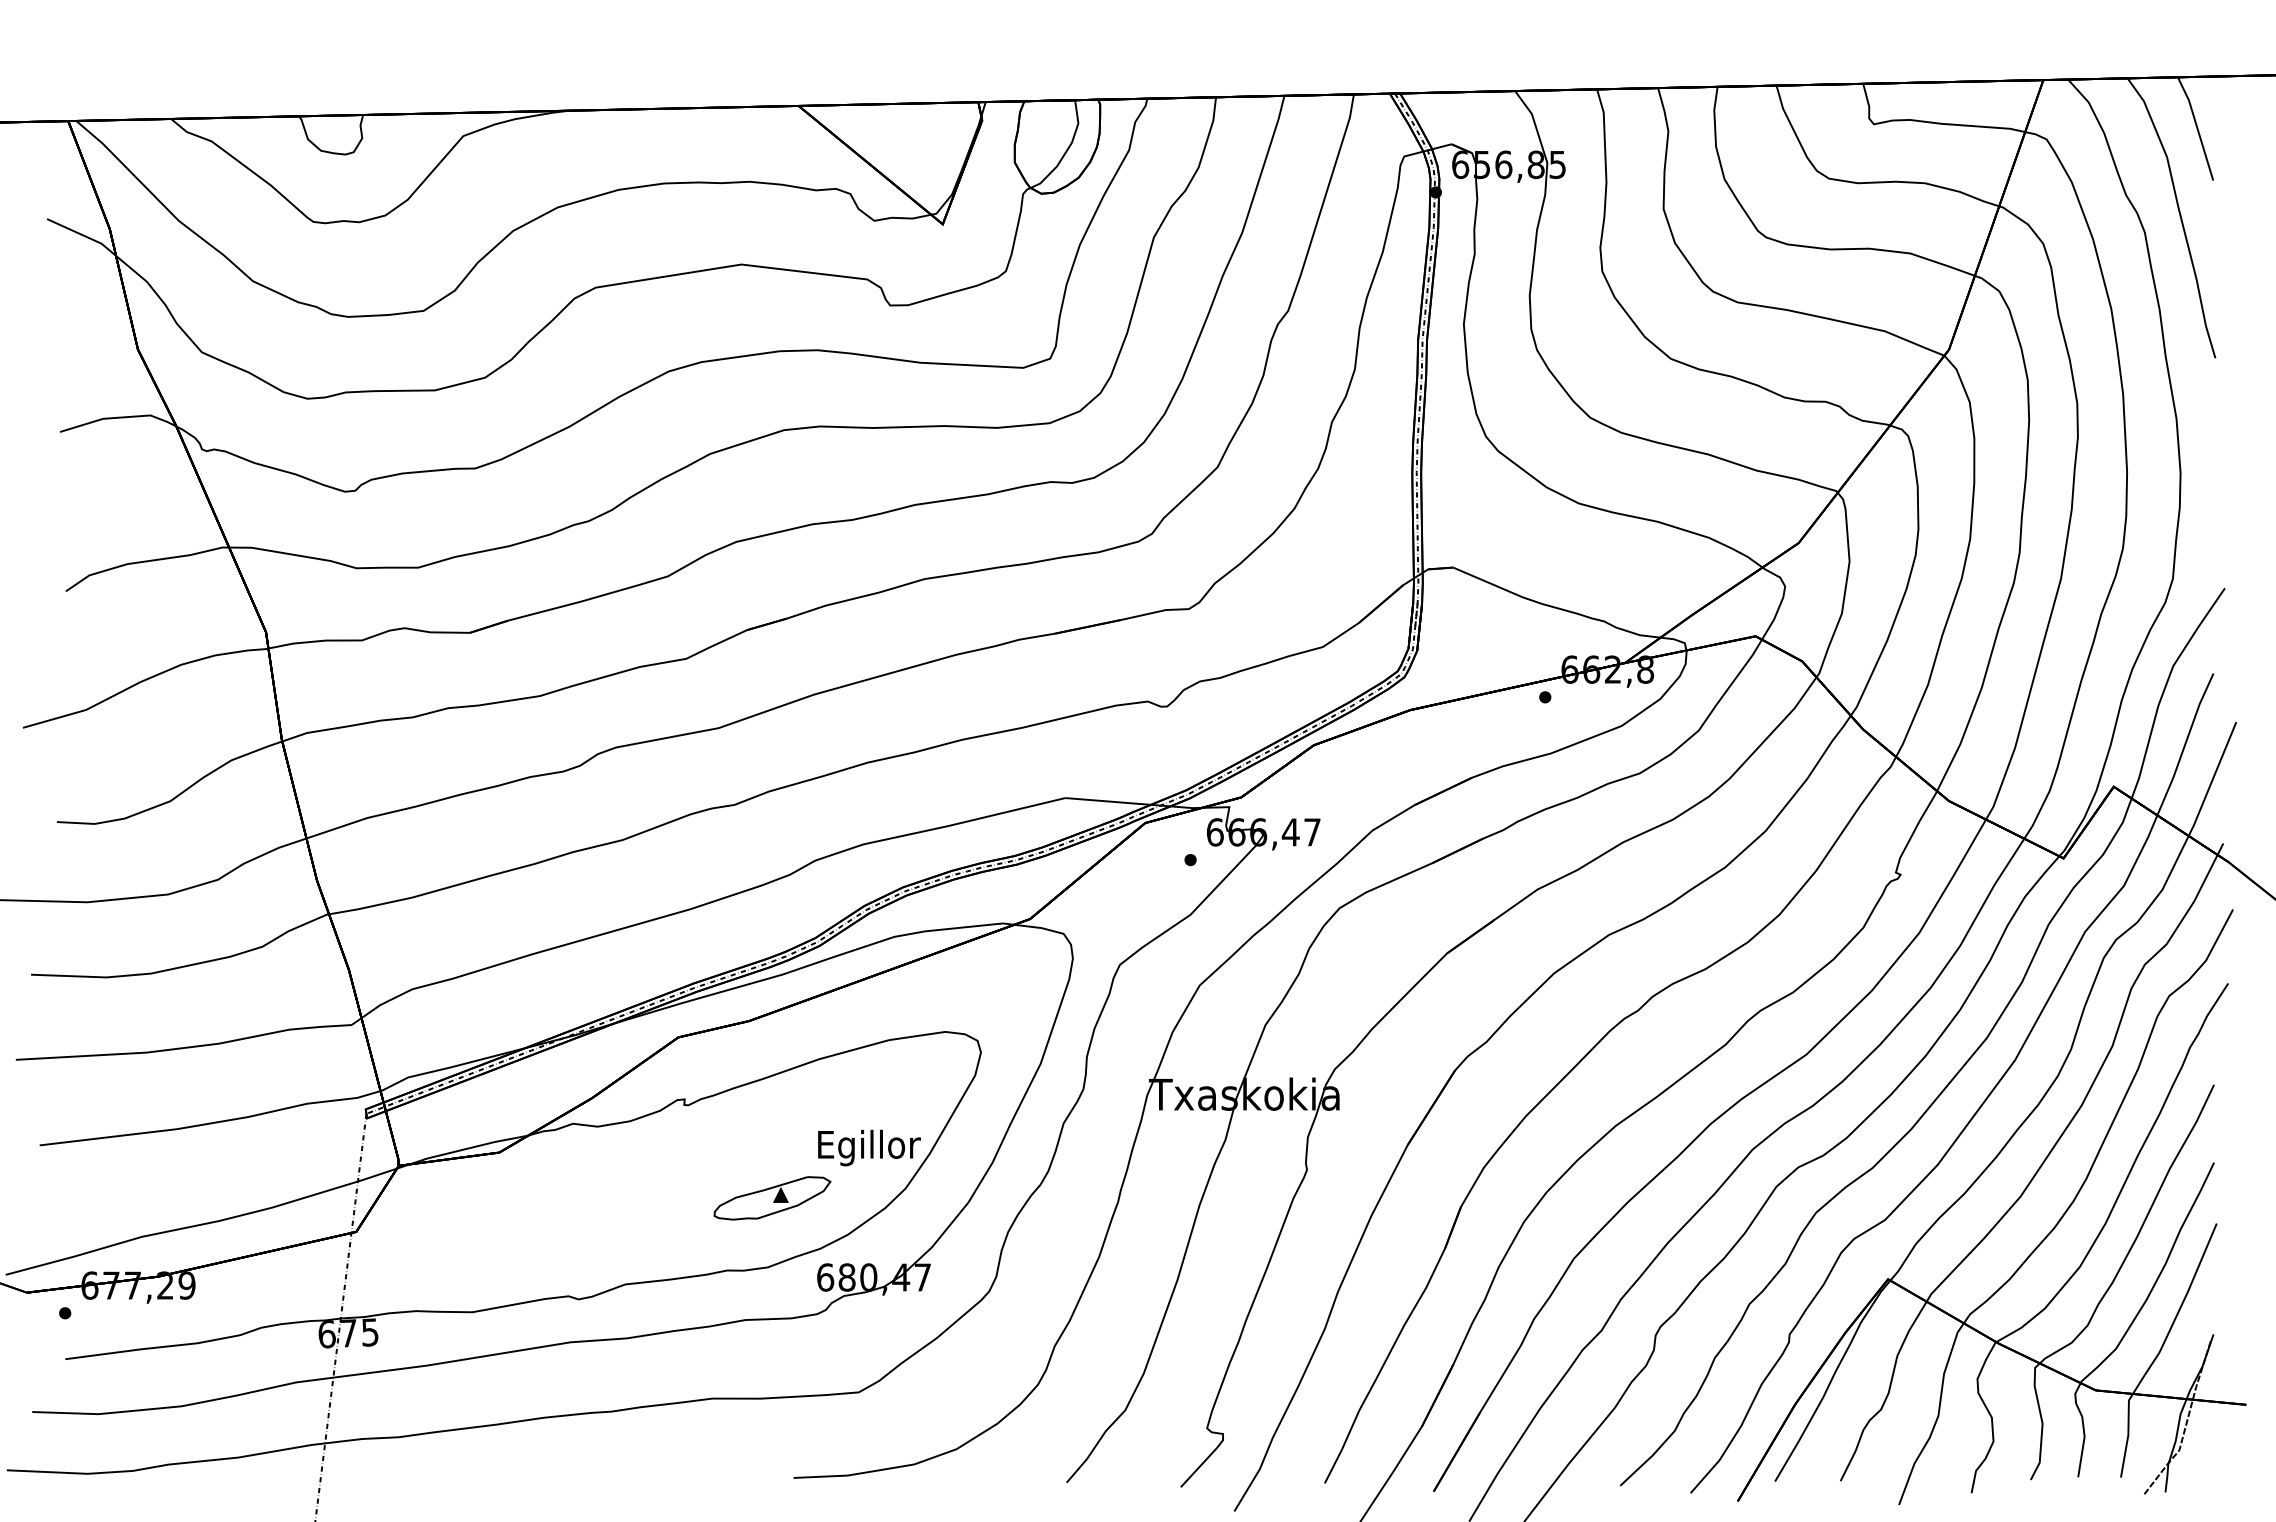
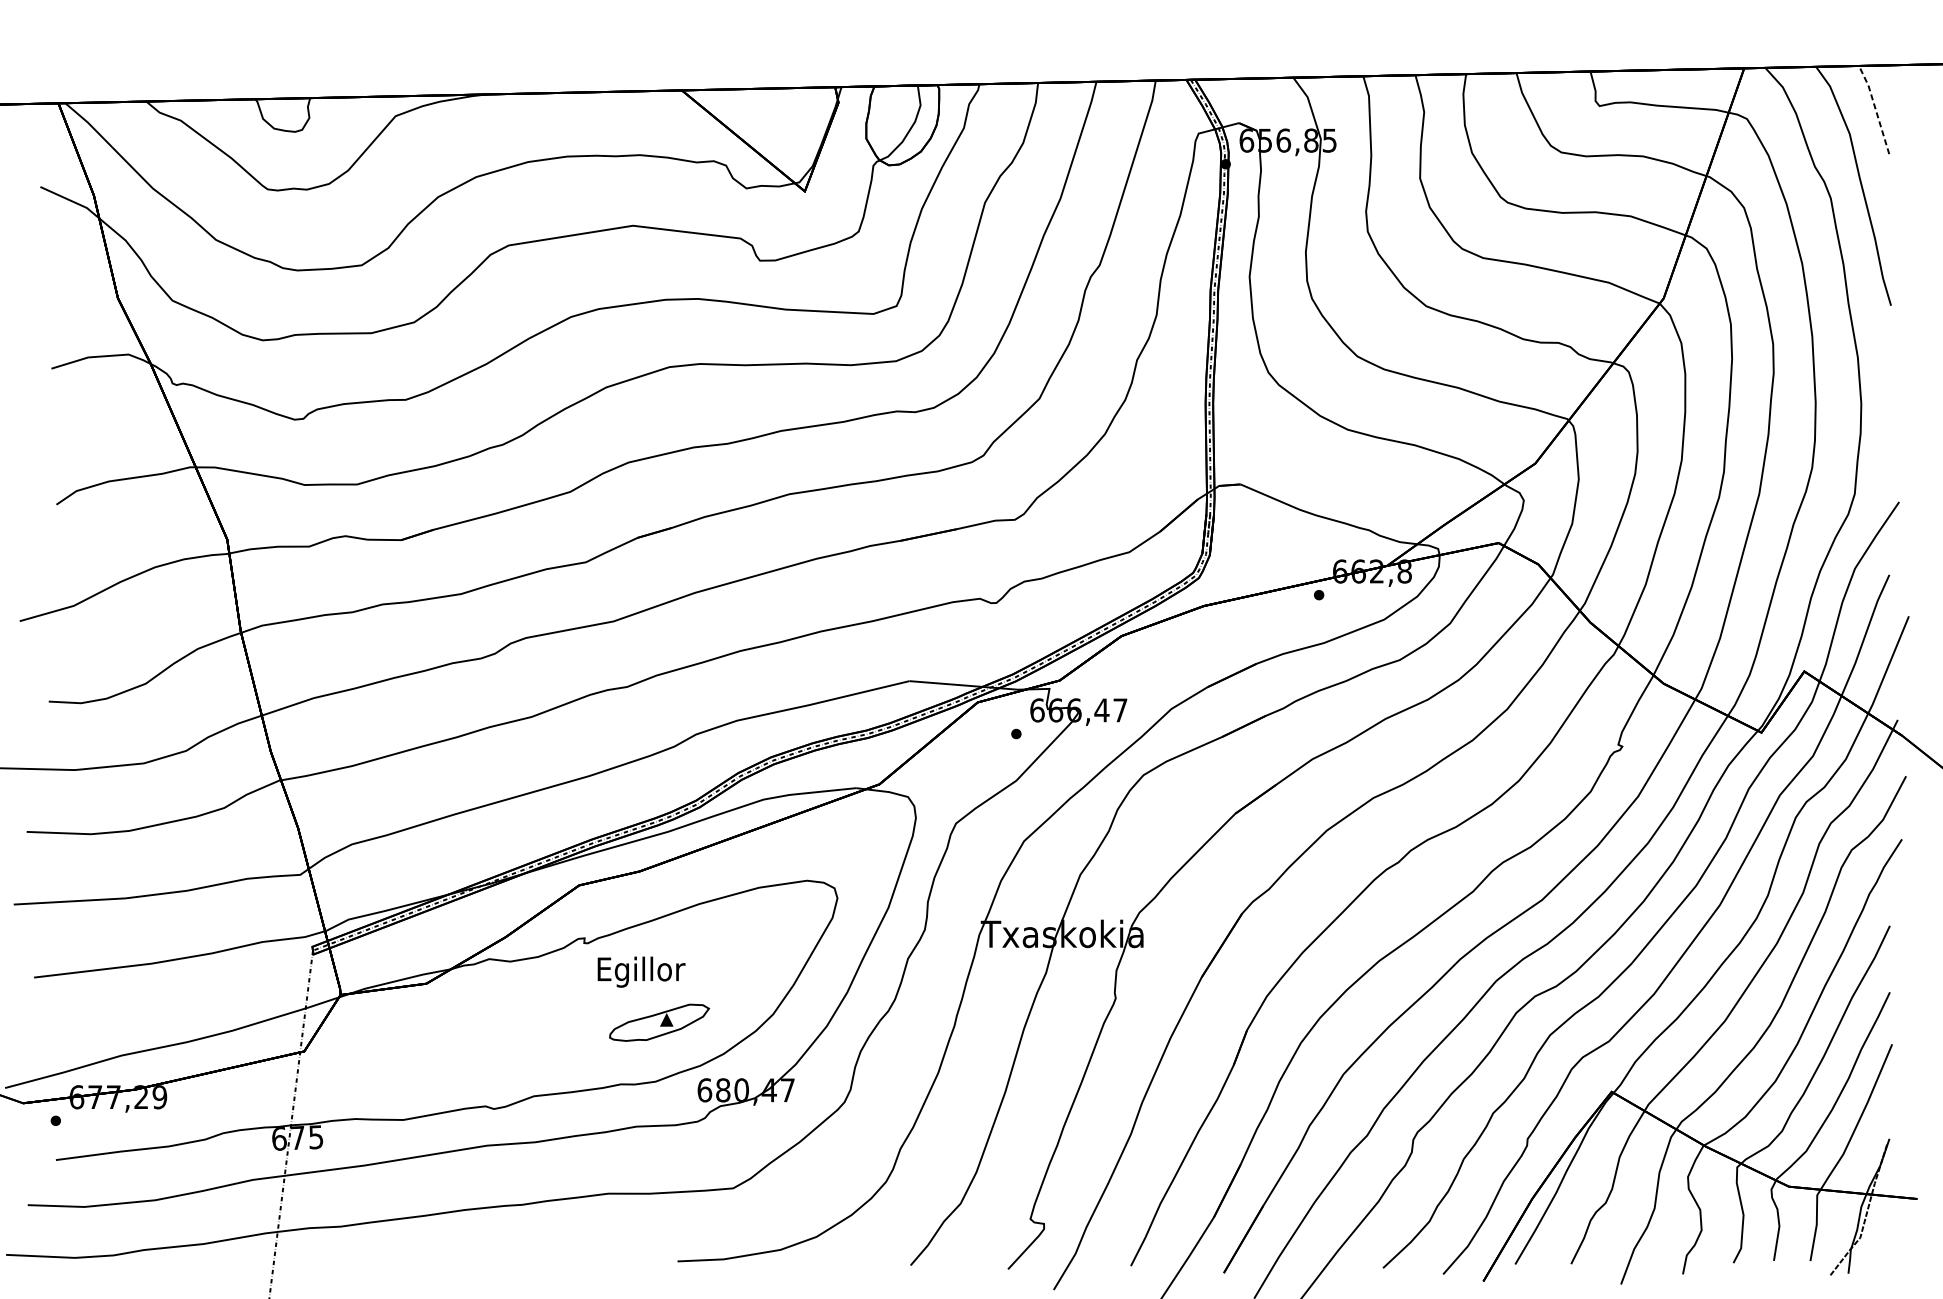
line: (2197, 127) -> (1875, 108), solid -> dashed
text: (869, 1147) -> (641, 971), moved

